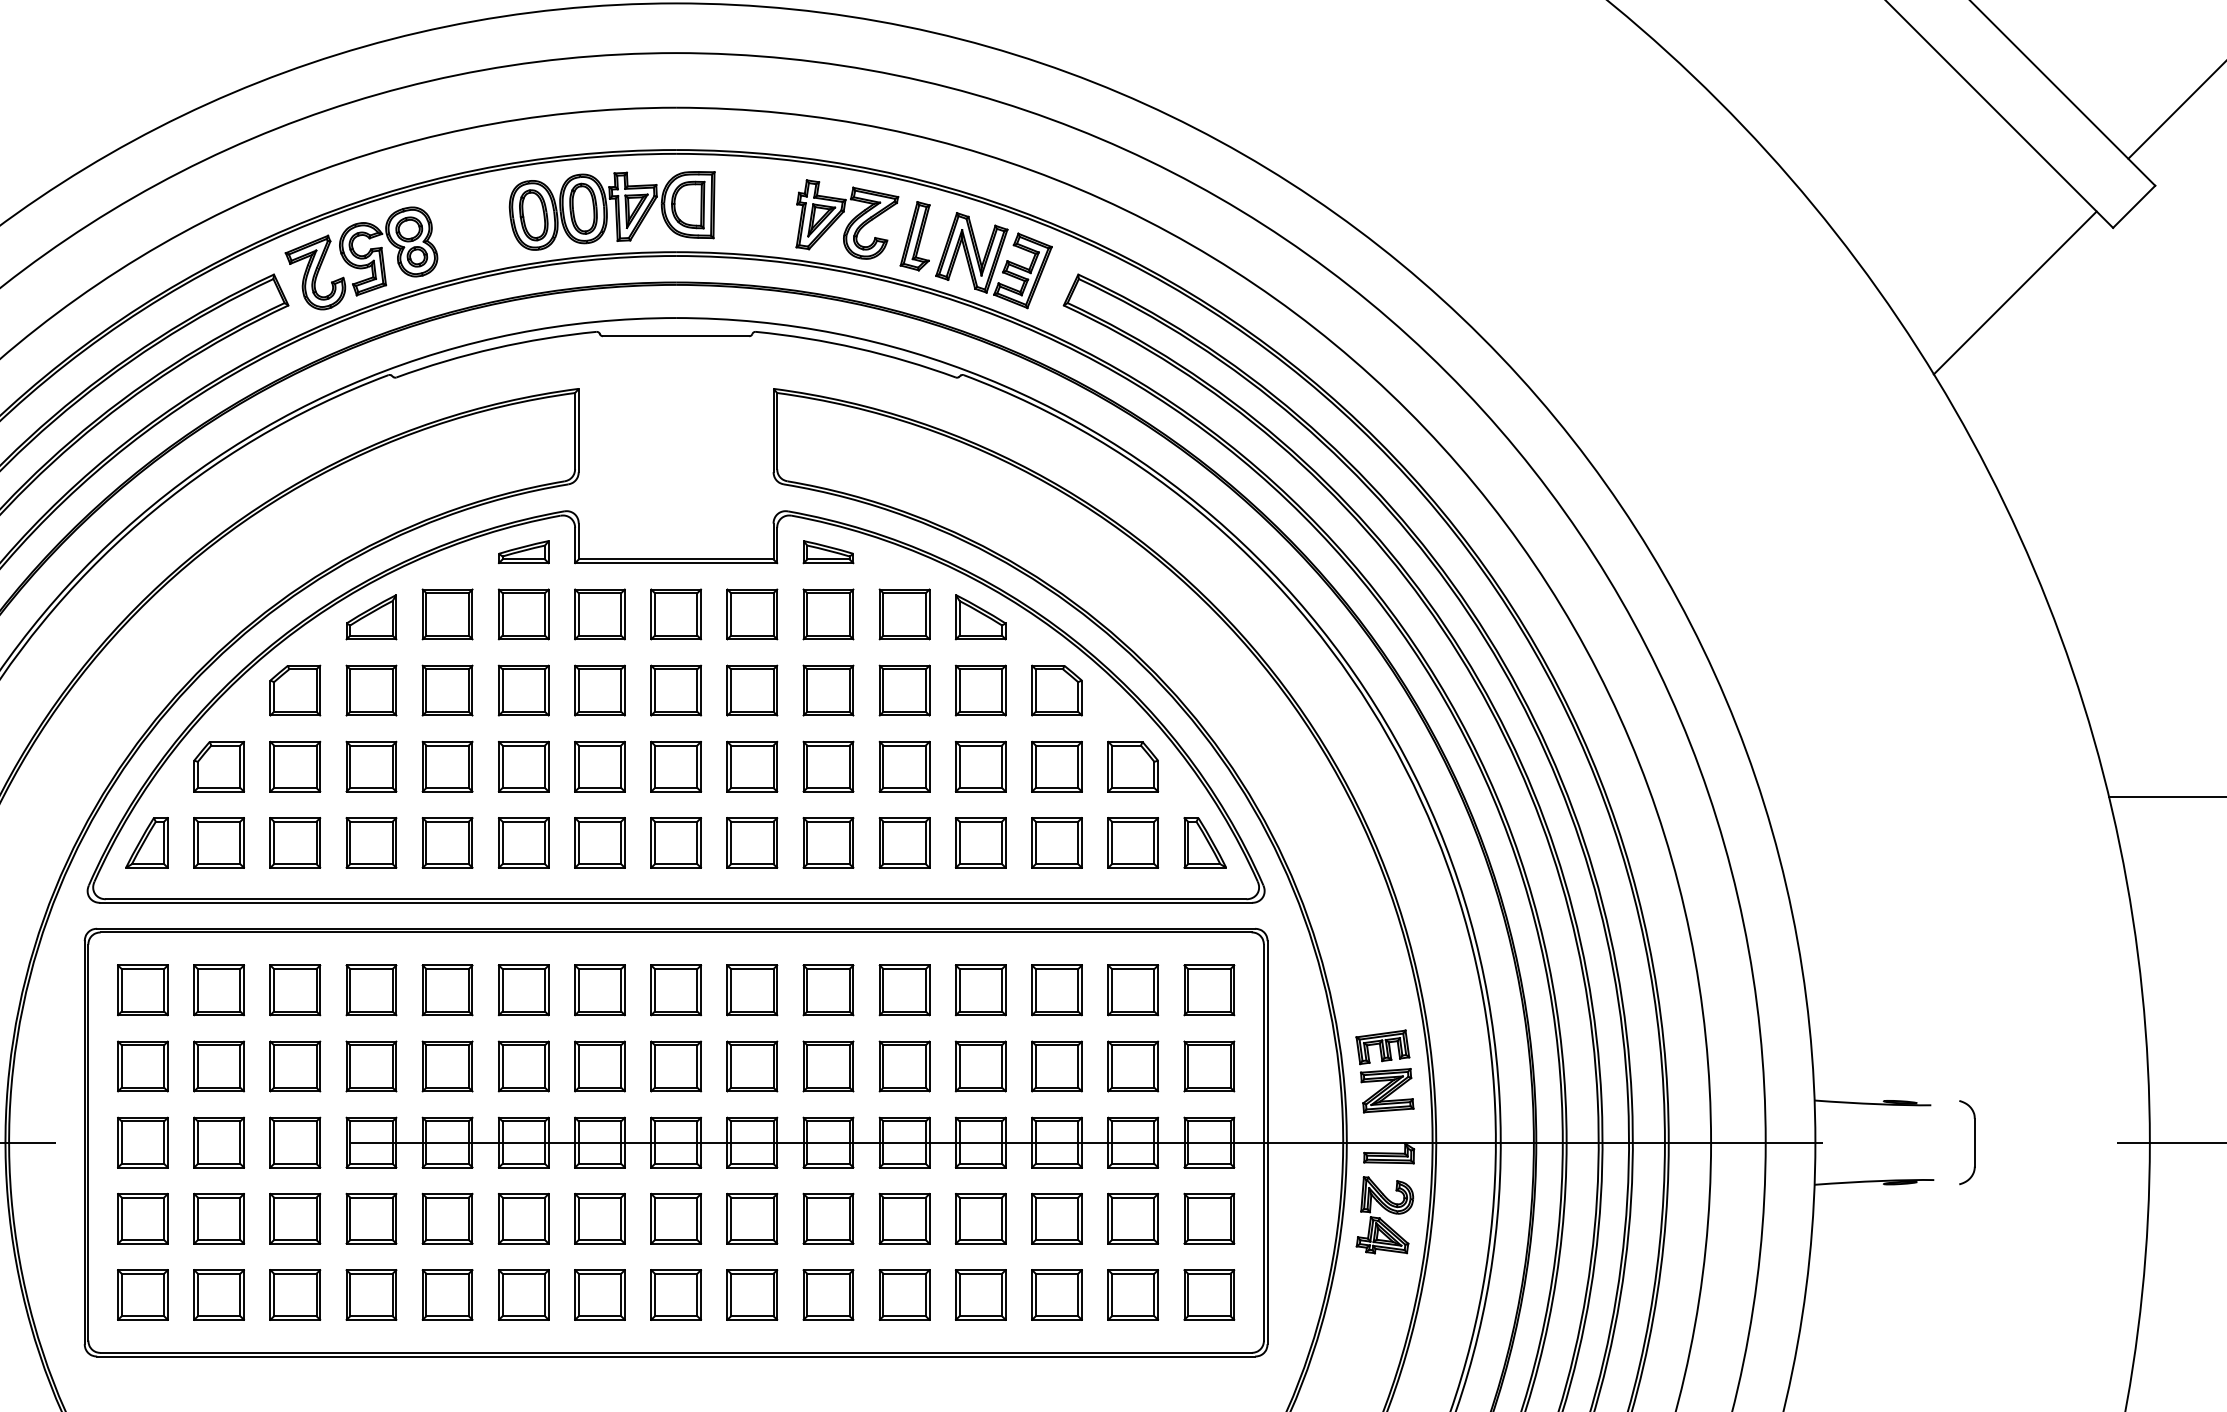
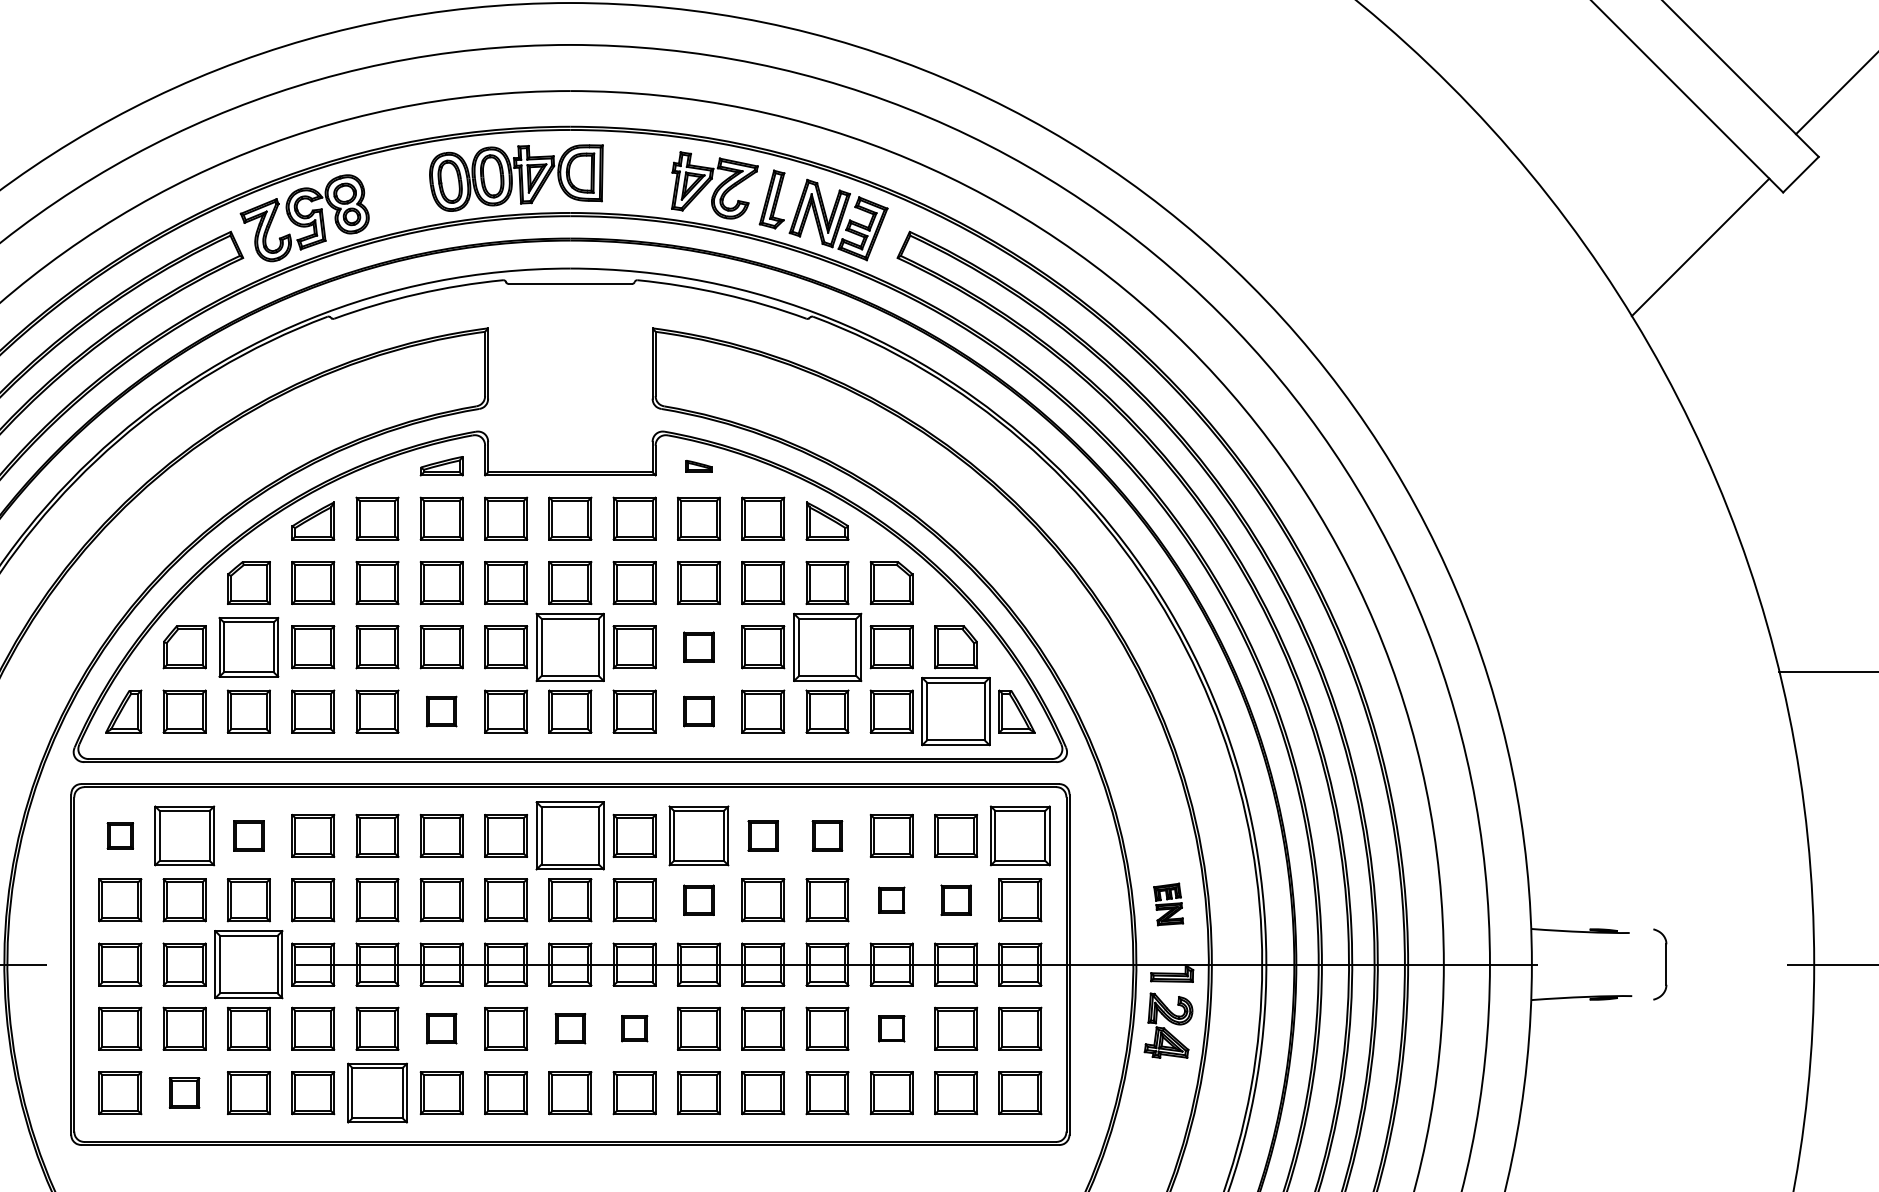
part: (828, 552) -> (698, 466), size x0.6
part: (295, 766) -> (249, 647), size x1.4
part: (676, 766) -> (570, 647), size x1.6
part: (828, 766) -> (698, 647), size x0.7
part: (980, 766) -> (827, 647), size x1.6
part: (523, 842) -> (441, 711), size x0.7
part: (828, 842) -> (698, 711), size x0.7
part: (1133, 842) -> (956, 711), size x1.6
part: (142, 990) -> (119, 836), size x0.6
part: (218, 990) -> (184, 836), size x1.4
part: (295, 990) -> (249, 836), size x0.7
part: (676, 990) -> (570, 836), size x1.6
part: (828, 990) -> (698, 836), size x1.4
part: (904, 990) -> (763, 836), size x0.7
part: (980, 990) -> (827, 836), size x0.7
part: (1209, 990) -> (1020, 836), size x1.4
part: (828, 1066) -> (698, 900), size x0.7
part: (1056, 1066) -> (891, 900), size x0.6
part: (1133, 1066) -> (956, 900), size x0.7
part: (1384, 1071) -> (1168, 904), size x0.6
part: (295, 1142) -> (249, 964), size x1.6
part: (523, 1218) -> (441, 1028), size x0.7
part: (676, 1218) -> (570, 1028), size x0.7
part: (752, 1218) -> (634, 1028), size x0.6
part: (1056, 1218) -> (891, 1028), size x0.6
part: (218, 1294) -> (184, 1092), size x0.7
part: (447, 1294) -> (377, 1092), size x1.4

